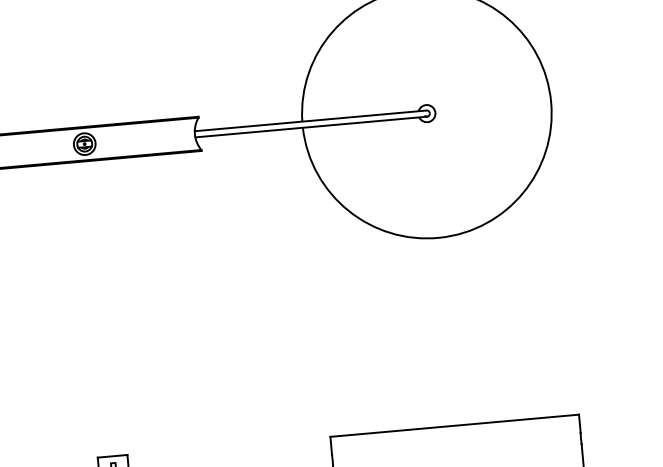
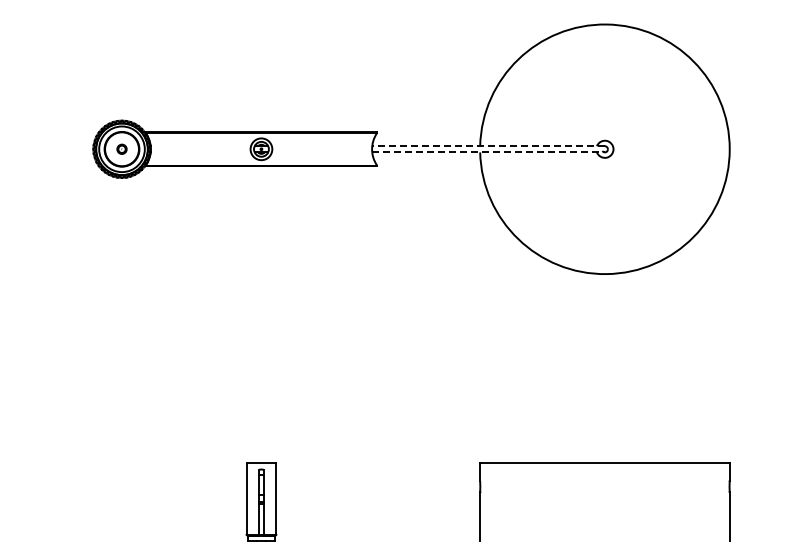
line: (310, 121) -> (488, 146), solid -> dashed
line: (312, 127) -> (489, 152), solid -> dashed

